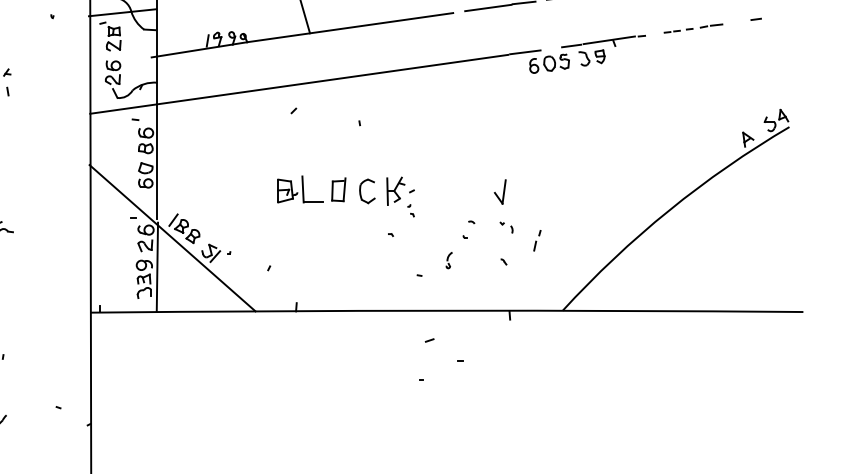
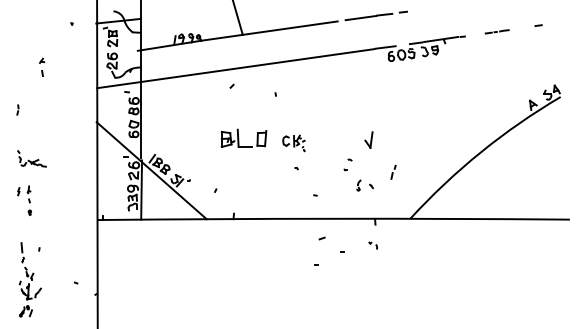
part: (694, 28) -> (497, 31), size x0.6
part: (386, 197) -> (293, 143), size x0.6
part: (505, 227) -> (372, 245), moved
part: (448, 260) -> (358, 185), moved

